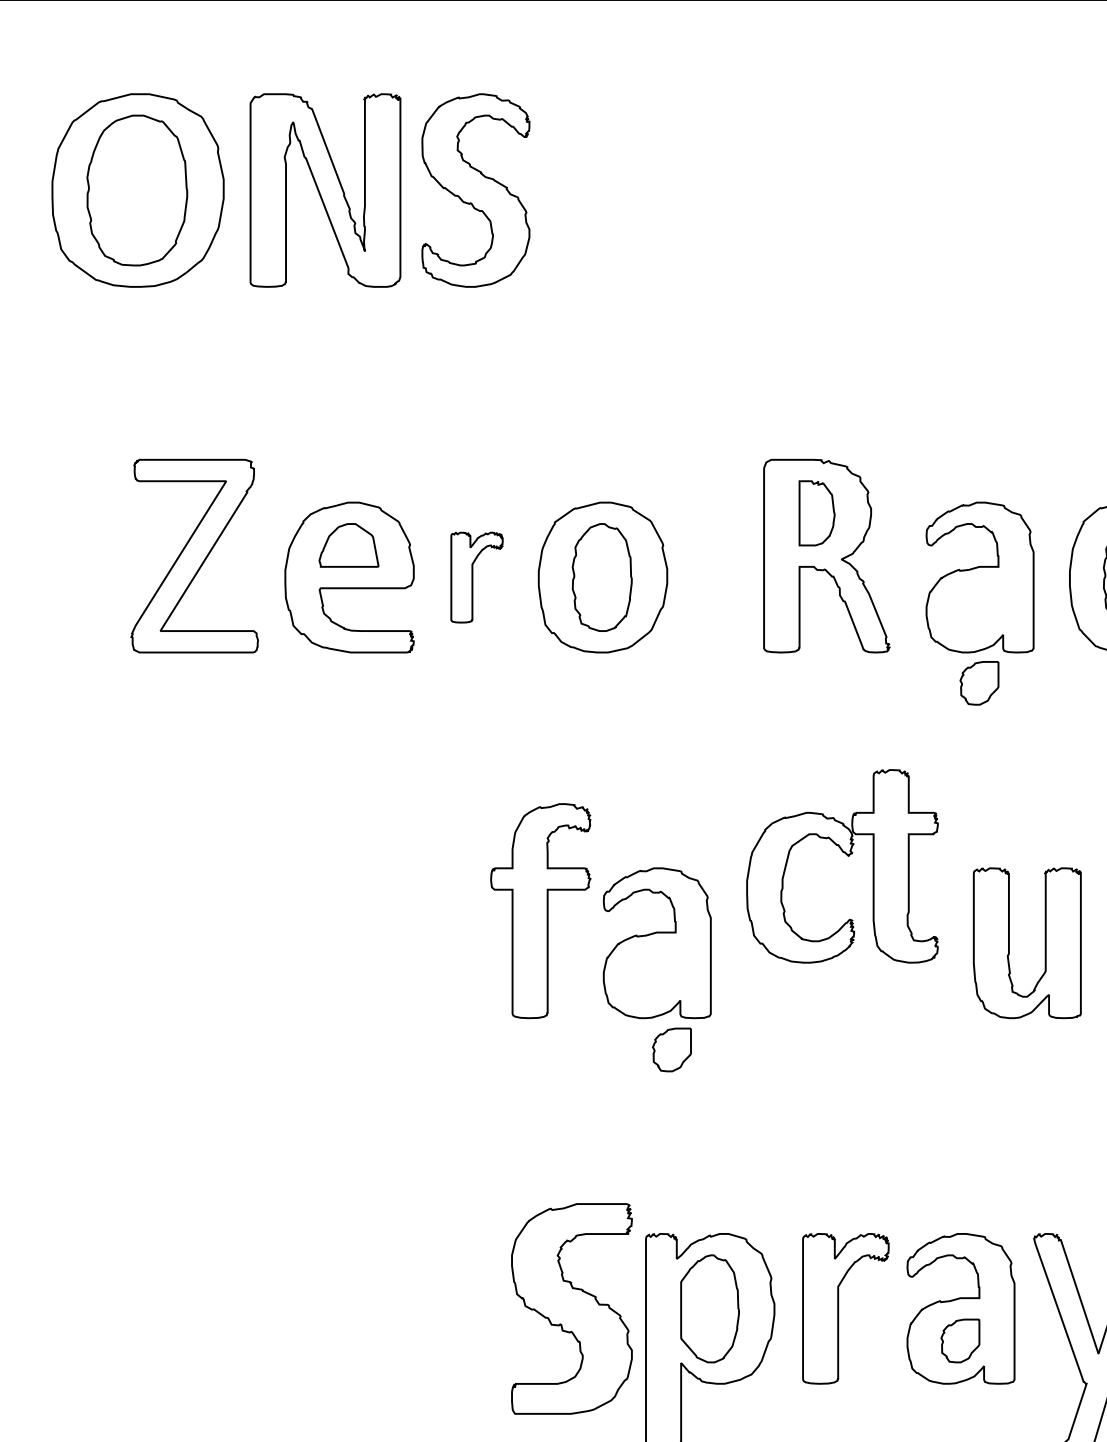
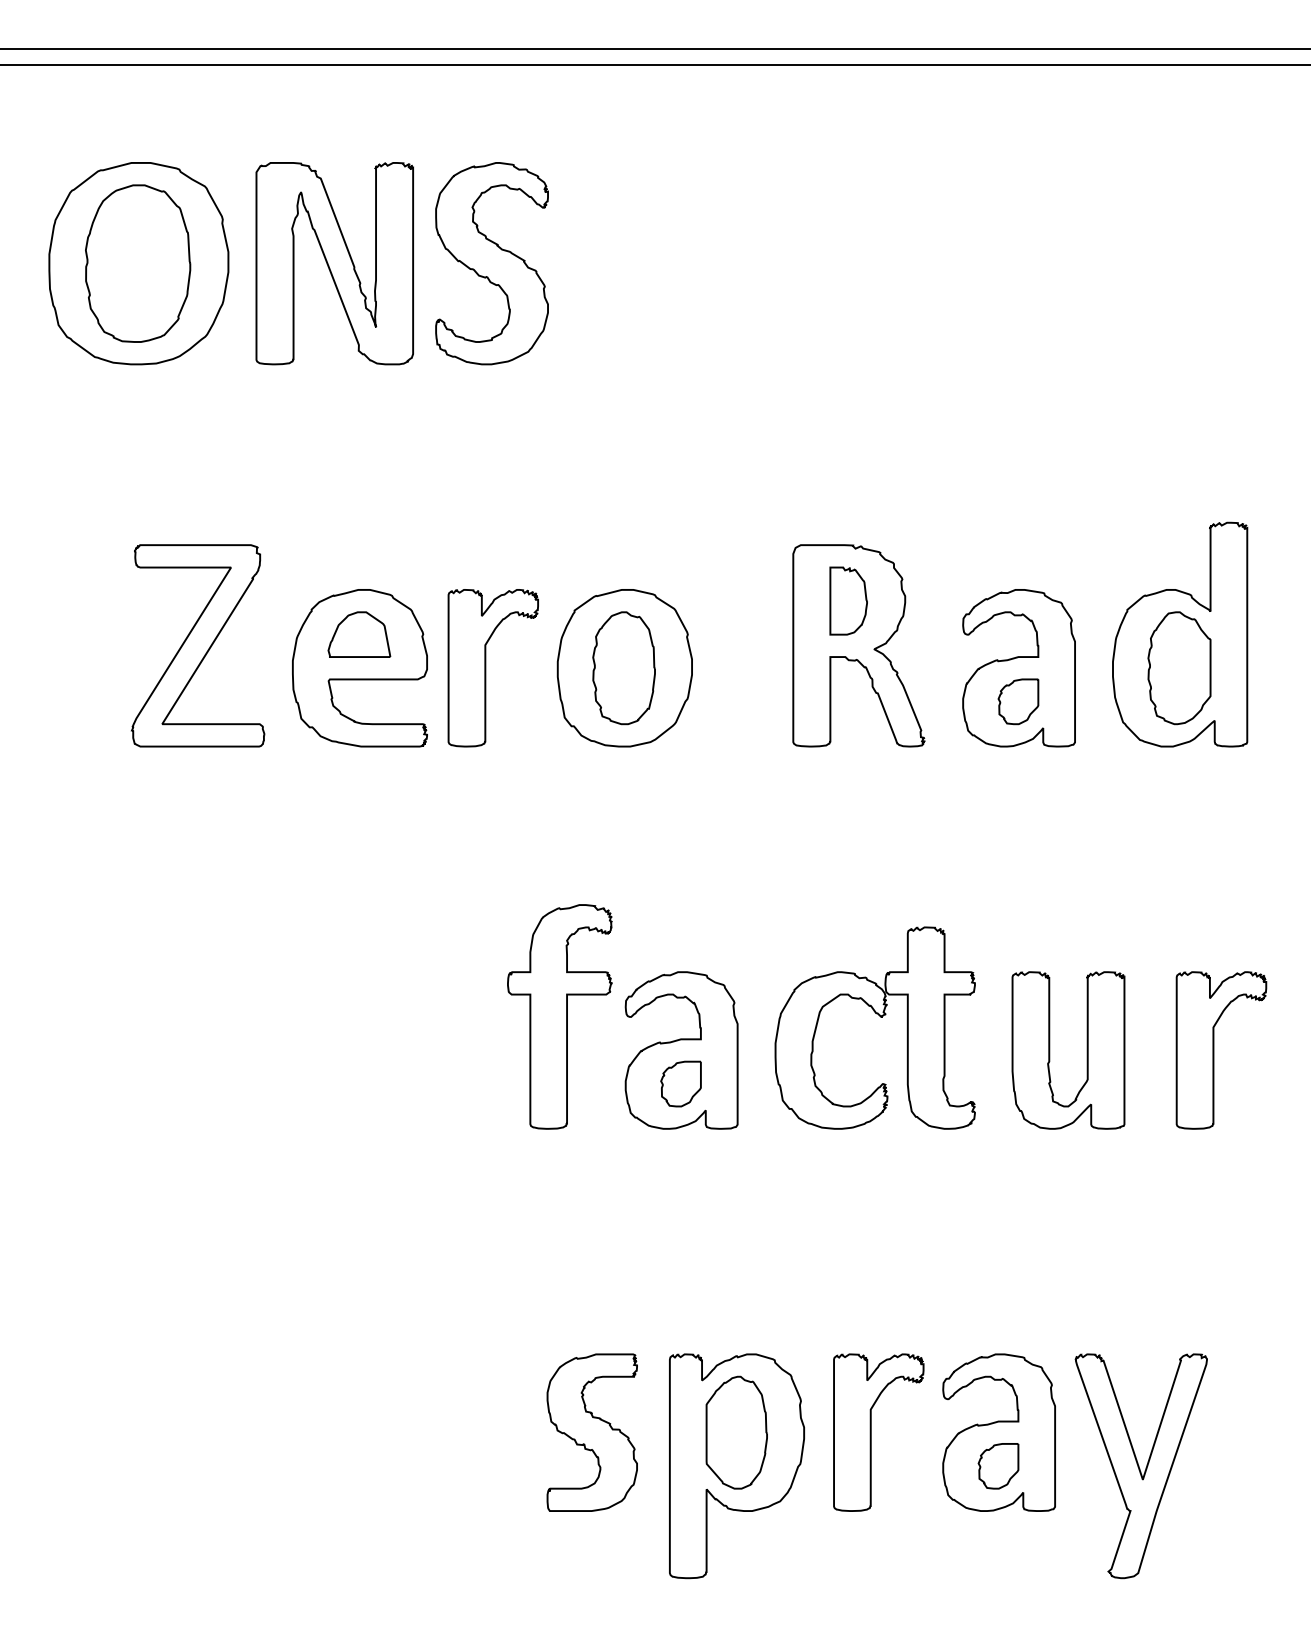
part: (476, 577) -> (492, 668), size x1.67
part: (979, 683) -> (1018, 701), moved
part: (847, 856) -> (880, 1017), moved
part: (671, 1049) -> (680, 1083), moved
part: (571, 1308) -> (591, 1432), size x0.71

